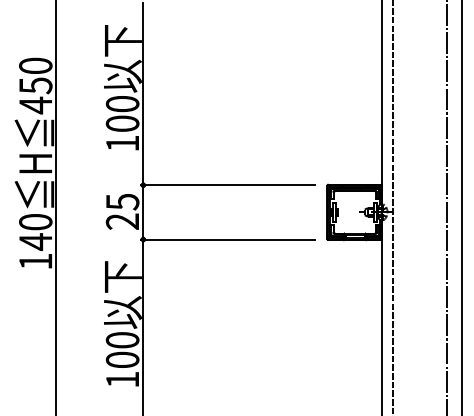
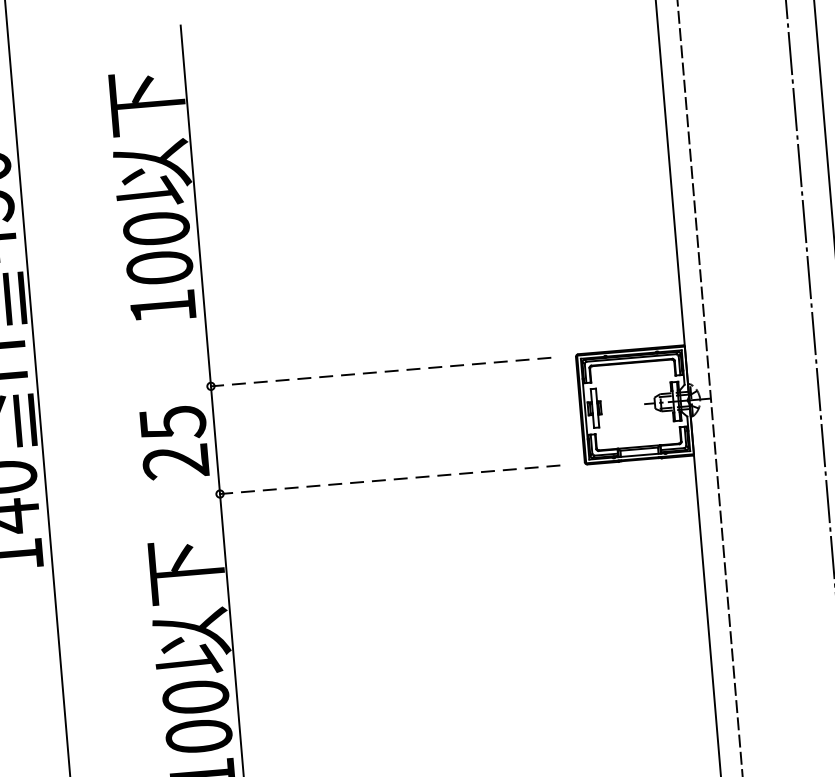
line: (228, 185) -> (379, 372), solid -> dashed
line: (228, 239) -> (388, 479), solid -> dashed

